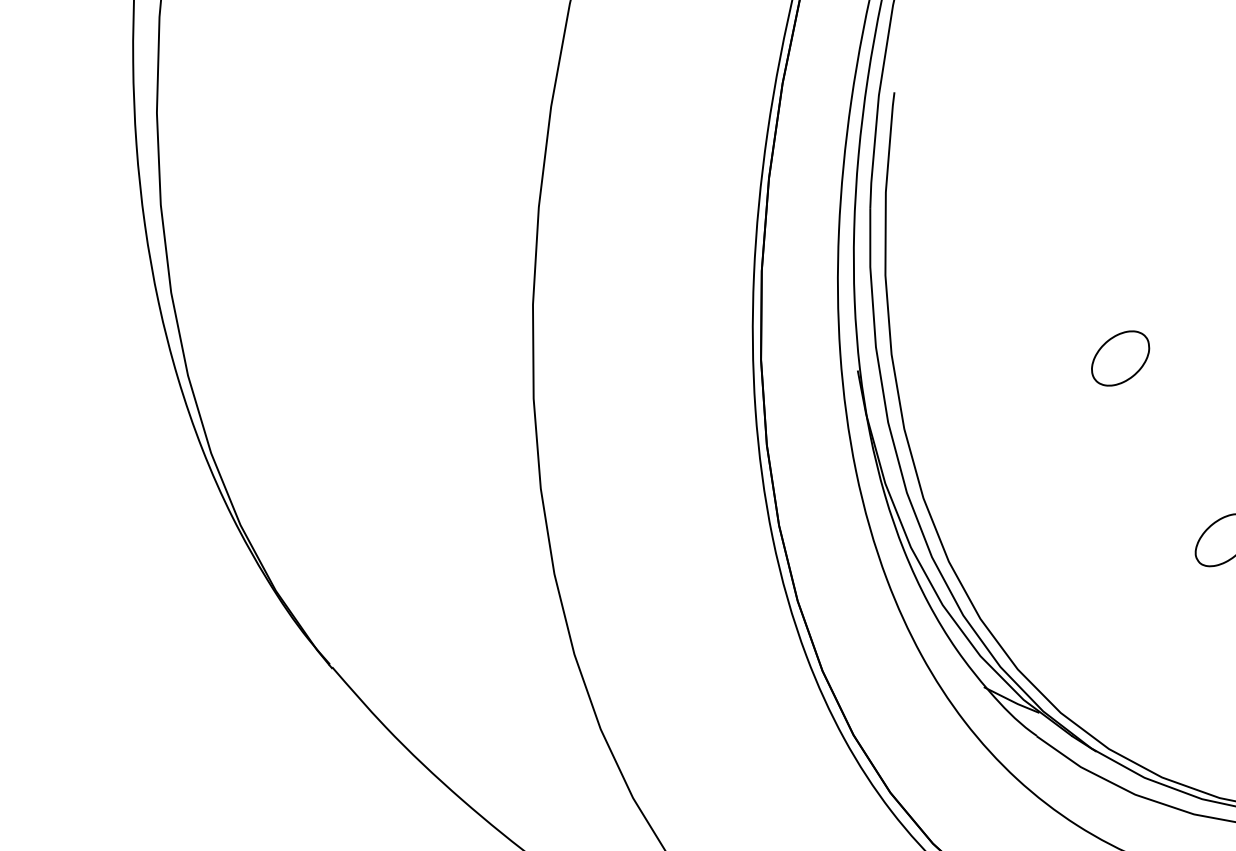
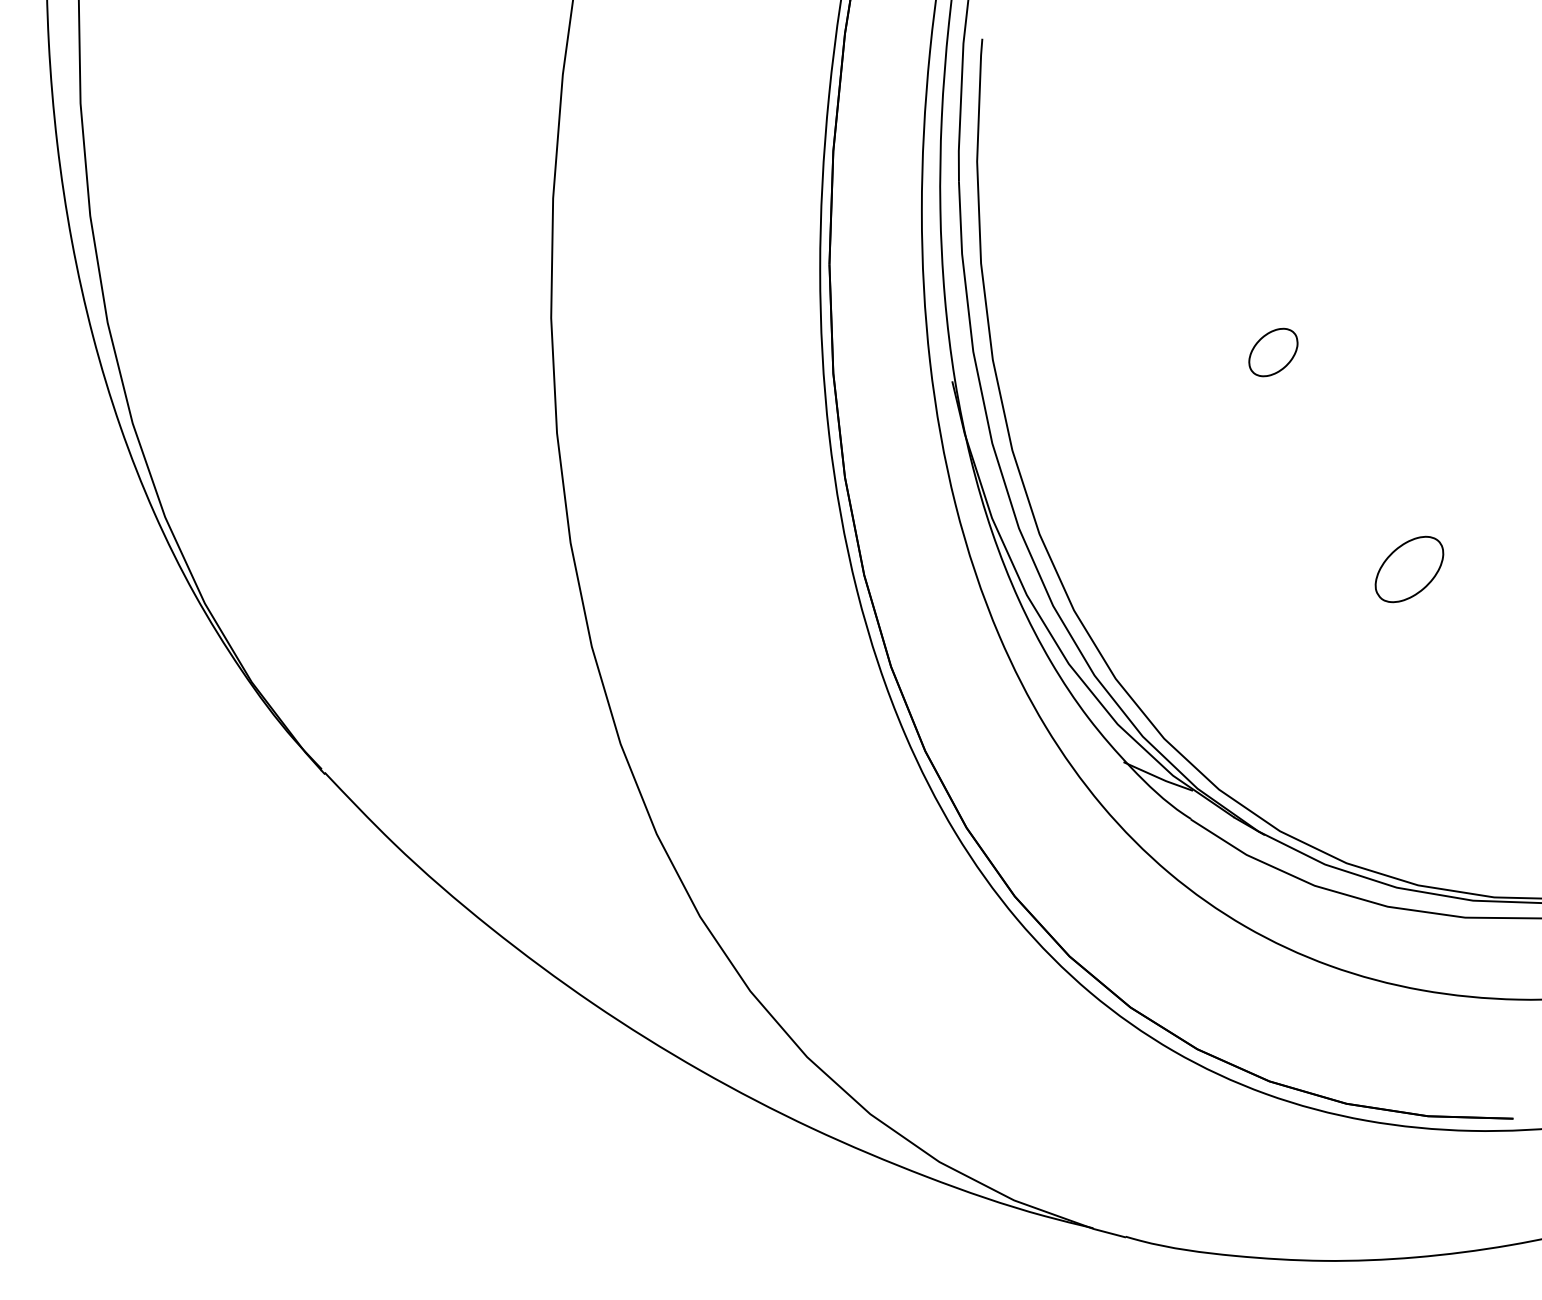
part: (1120, 358) -> (1273, 352), size x0.7

